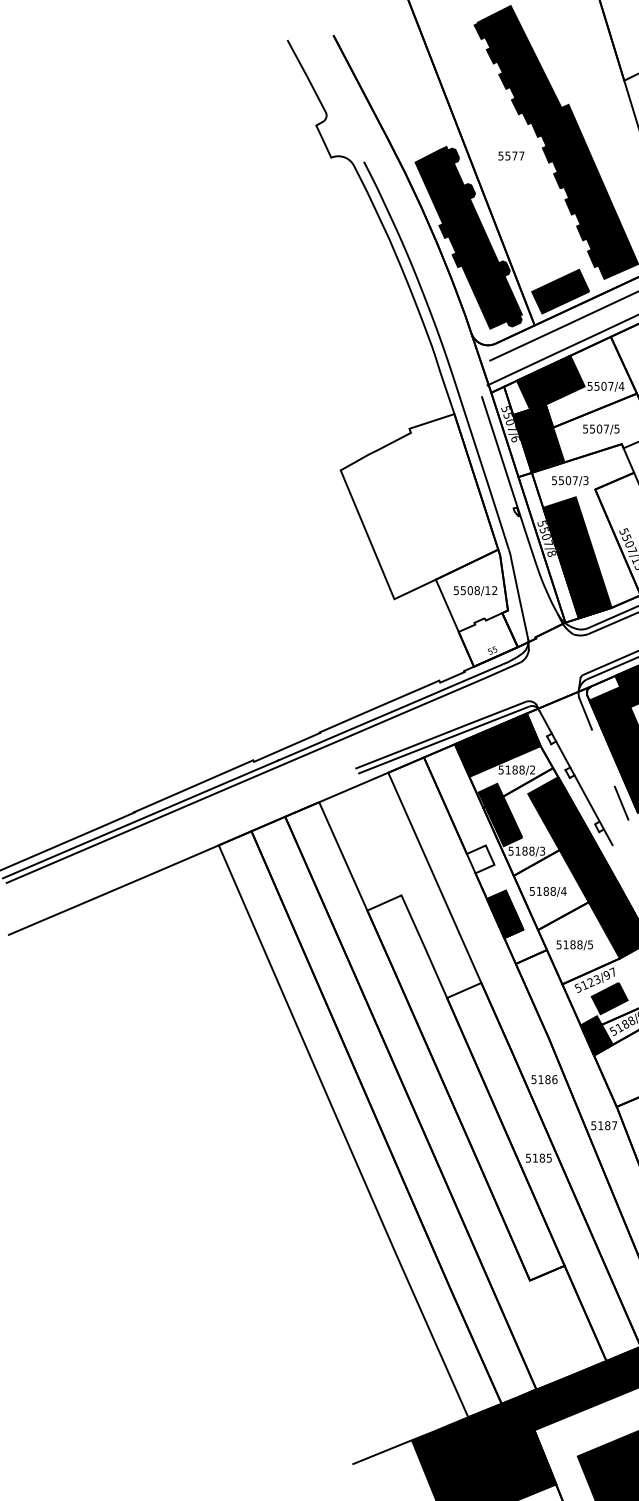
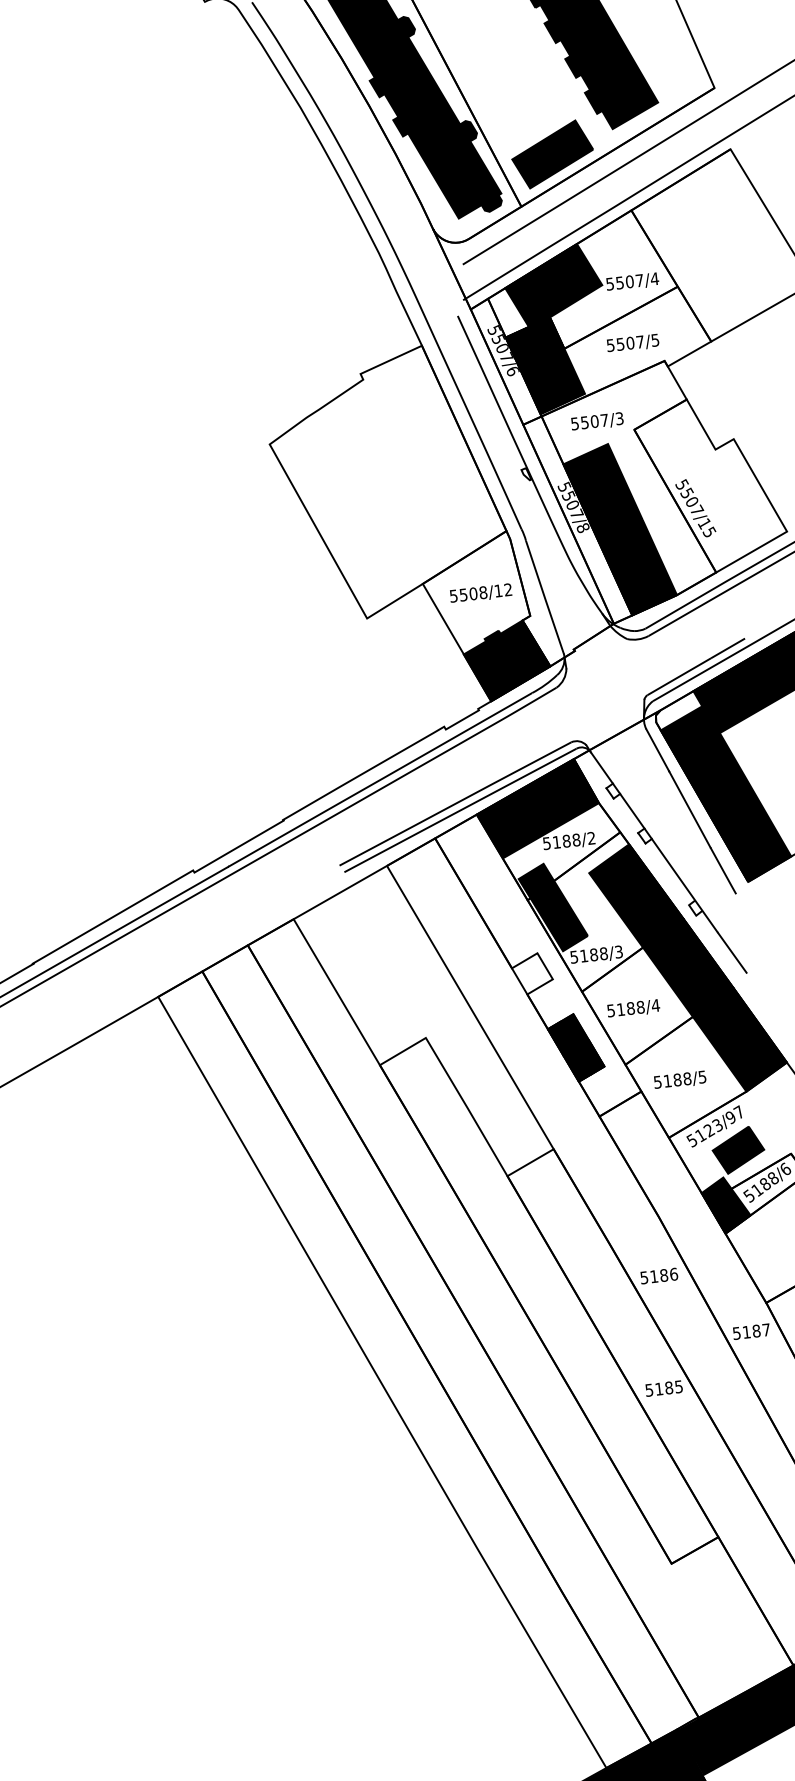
fill: (487, 639) -> (505, 660), added
line: (603, 757) -> (690, 808), added
line: (620, 860) -> (731, 952), added

